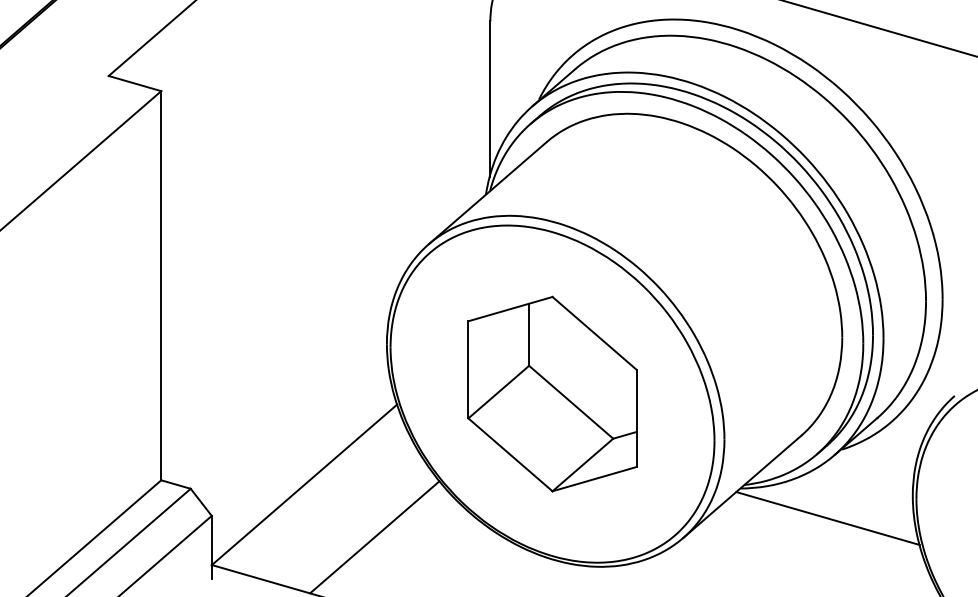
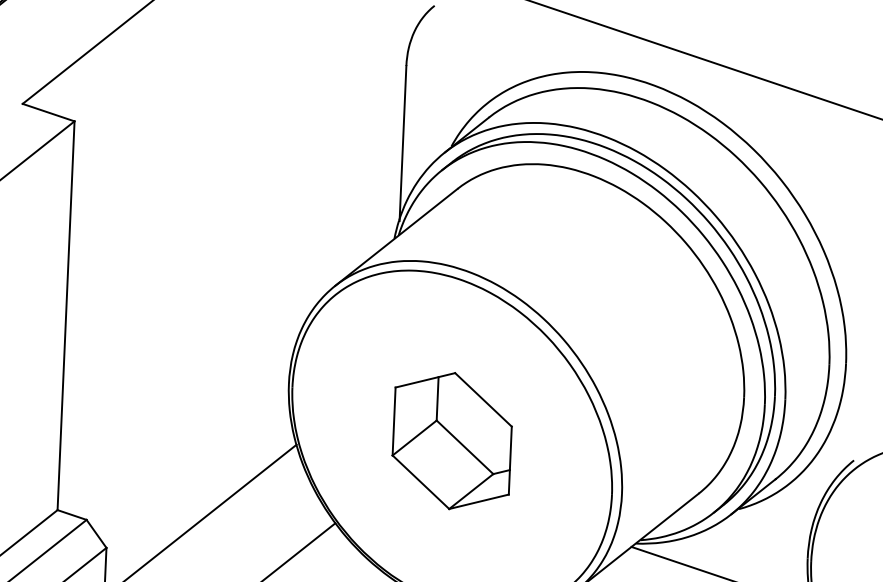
part: (552, 393) -> (452, 440), size x0.7

